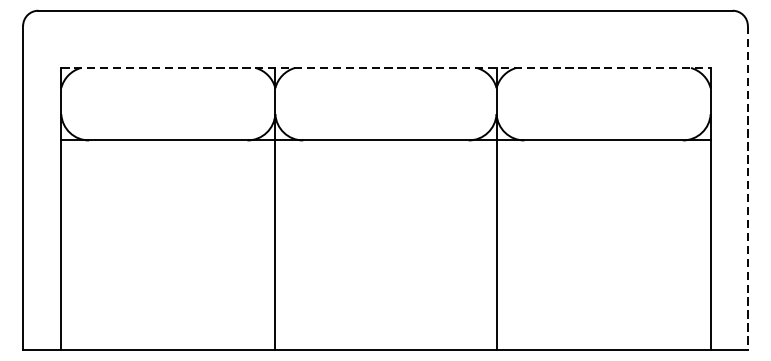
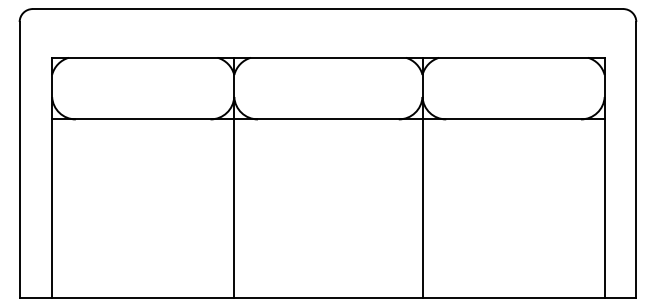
line: (386, 67) -> (328, 57), dashed -> solid
line: (748, 187) -> (636, 159), dashed -> solid

